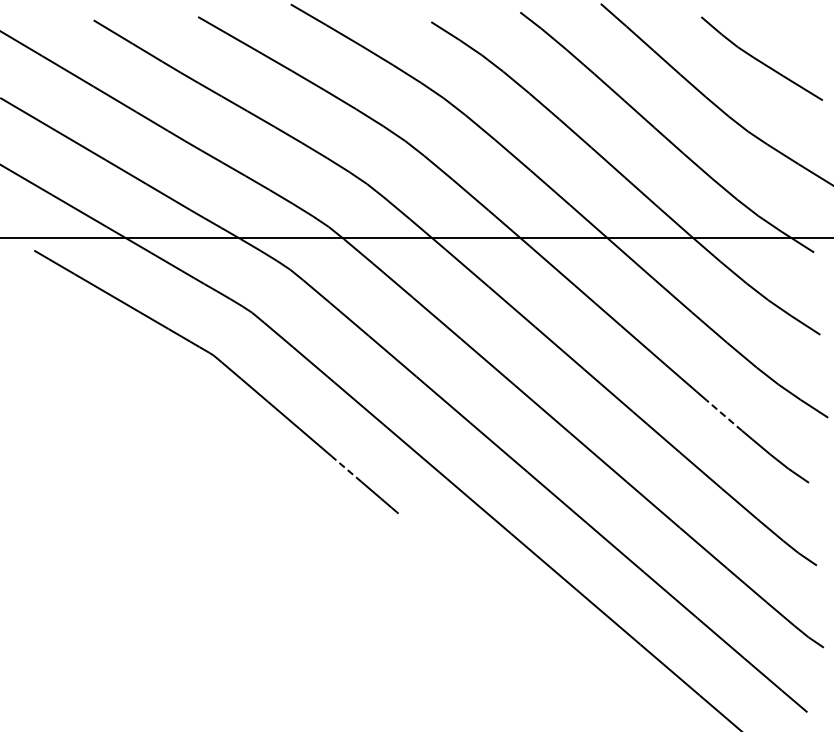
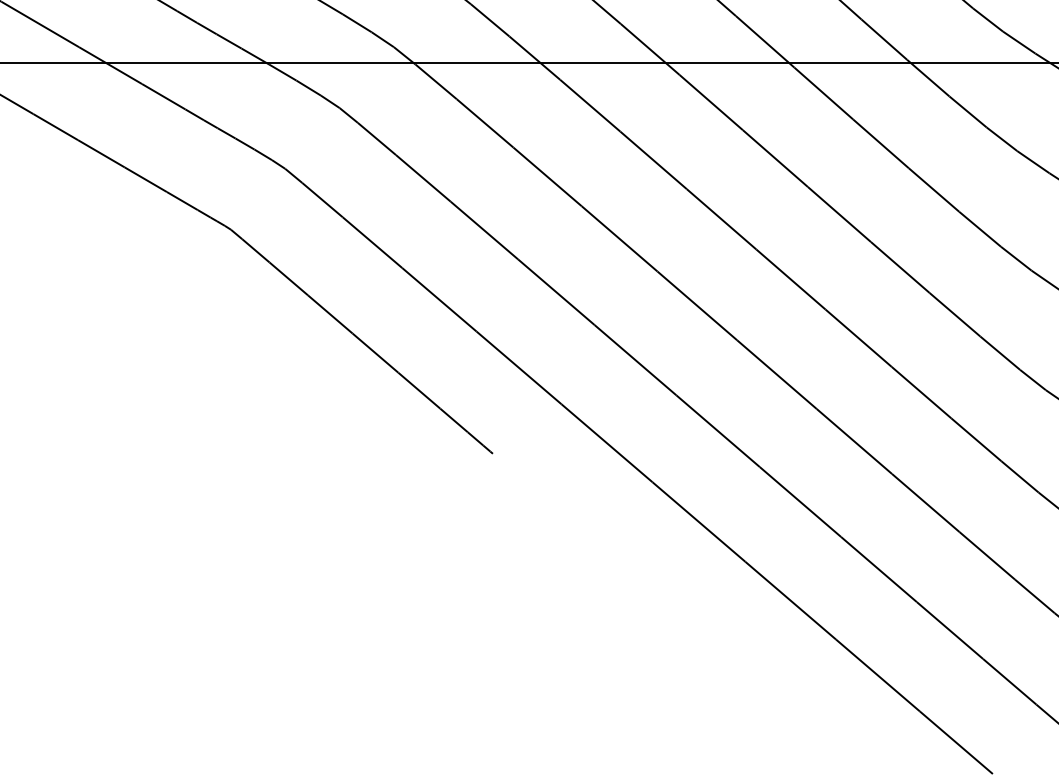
line: (724, 415) -> (955, 314), dashed -> solid
line: (346, 468) -> (419, 389), dashed -> solid

